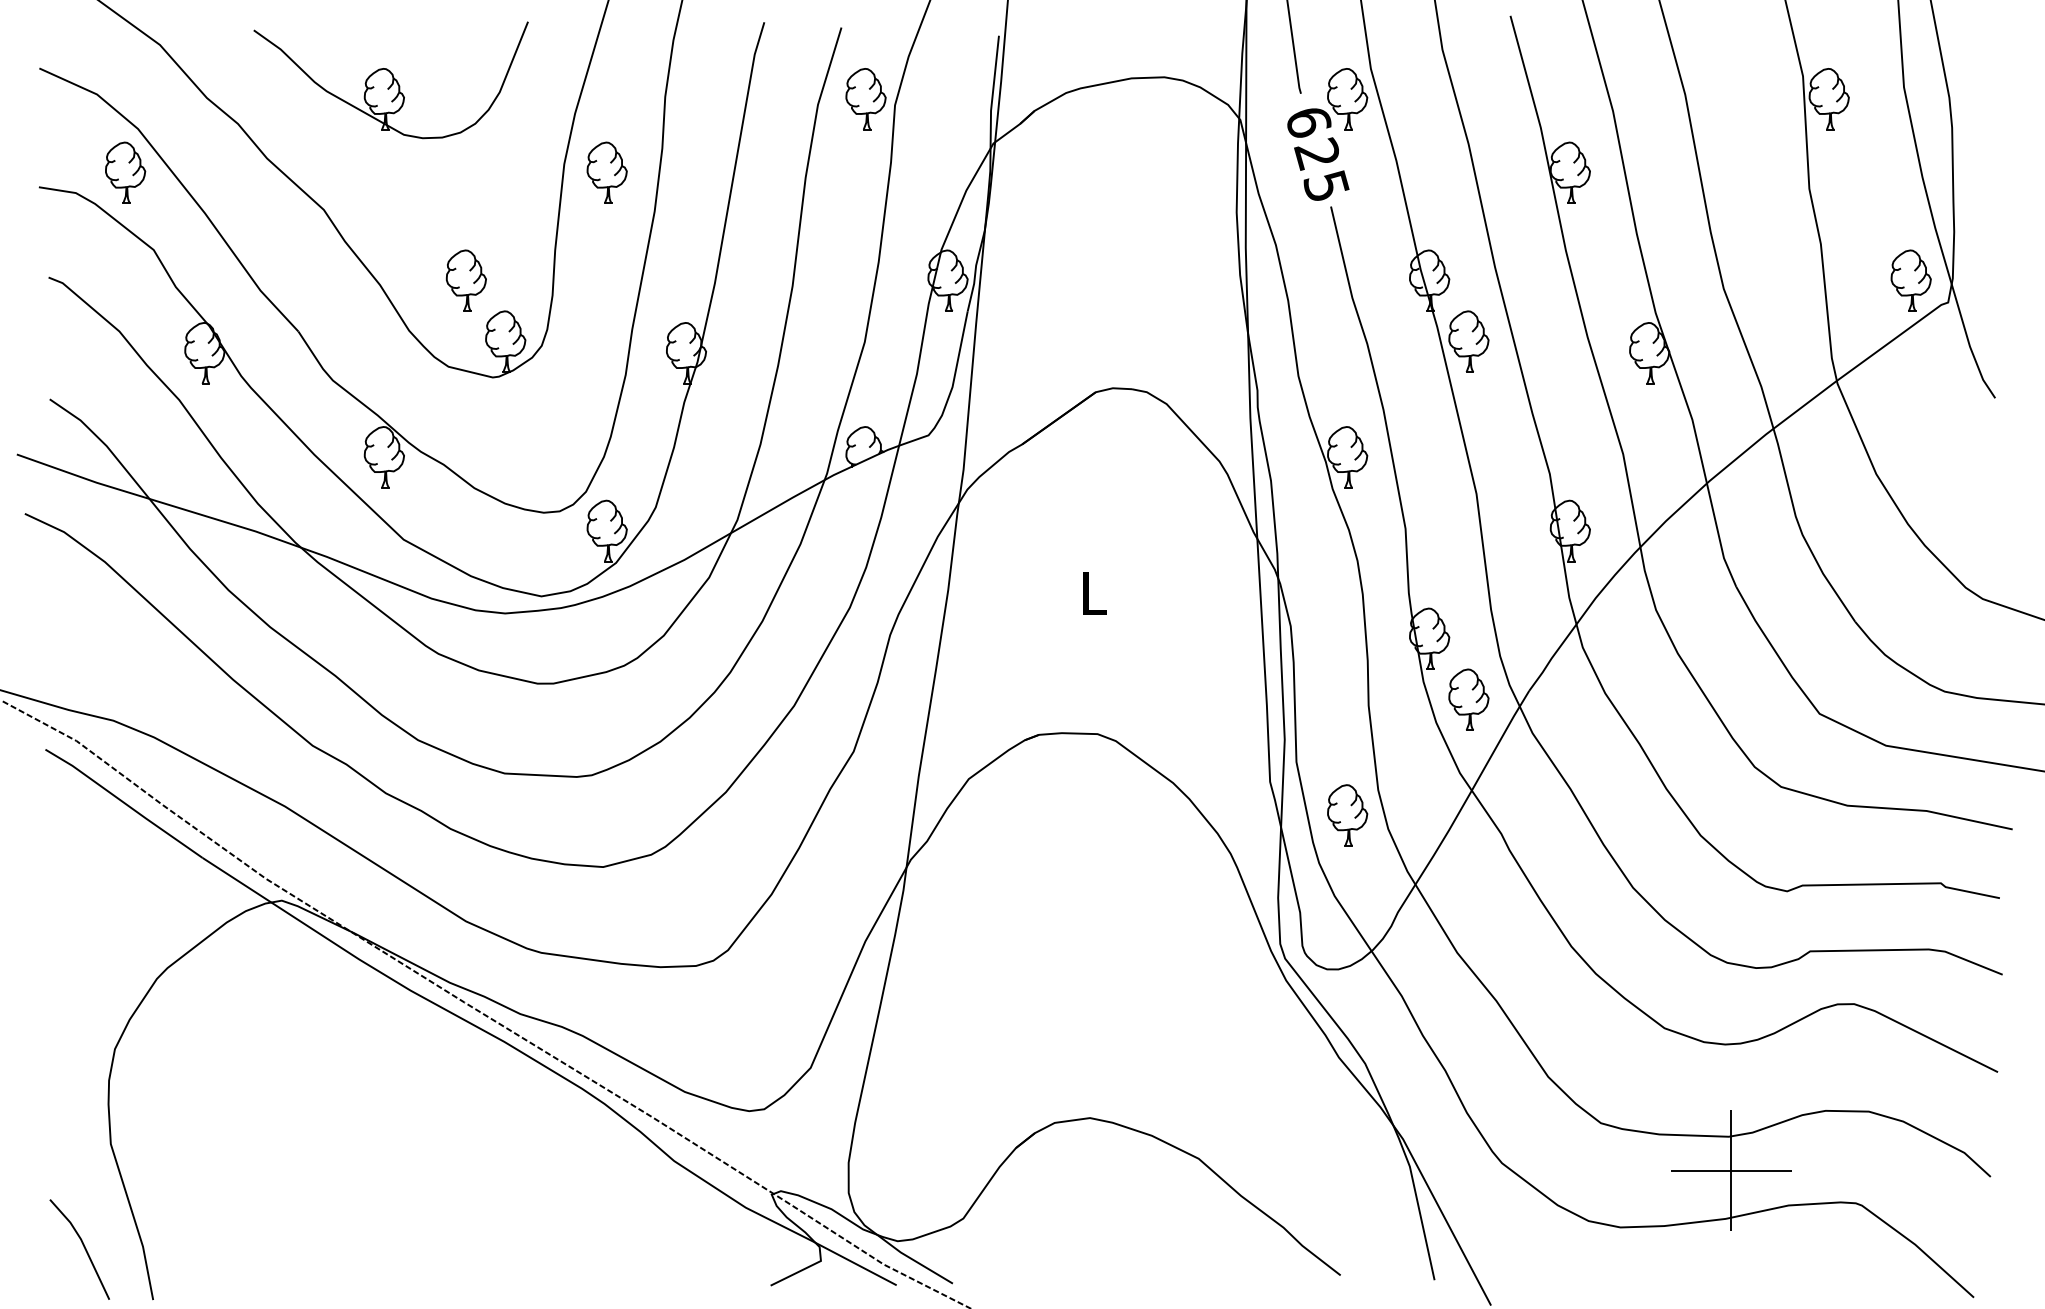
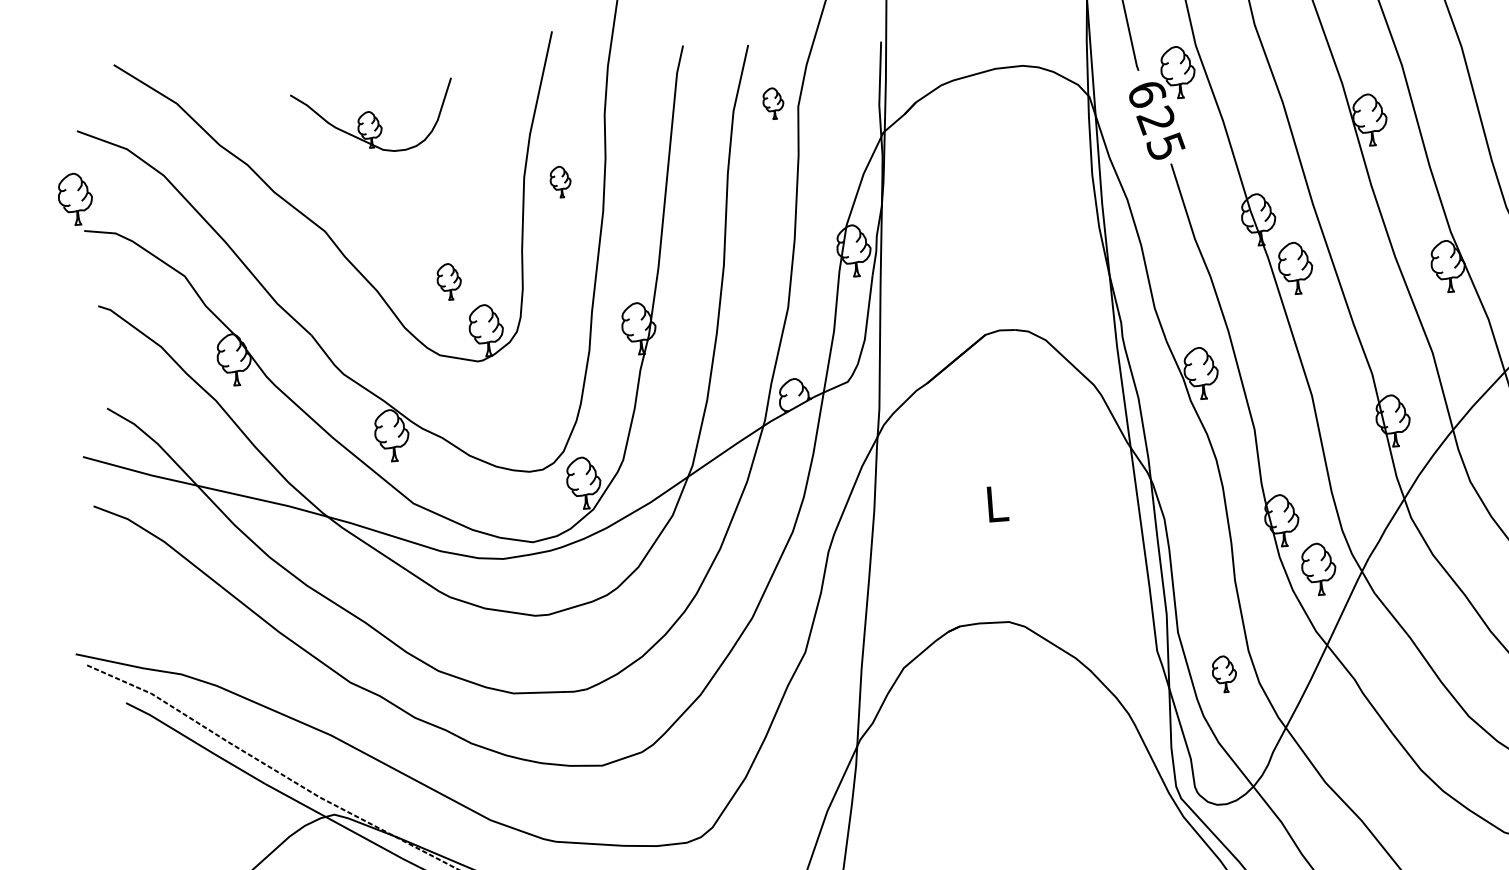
part: (390, 80) -> (372, 118), size x0.7
part: (865, 99) -> (773, 103), size x0.6
part: (125, 172) -> (75, 198), moved
part: (606, 172) -> (560, 181), size x0.6
part: (465, 280) -> (448, 281), size x0.7
part: (1347, 815) -> (1224, 674), size x0.7

